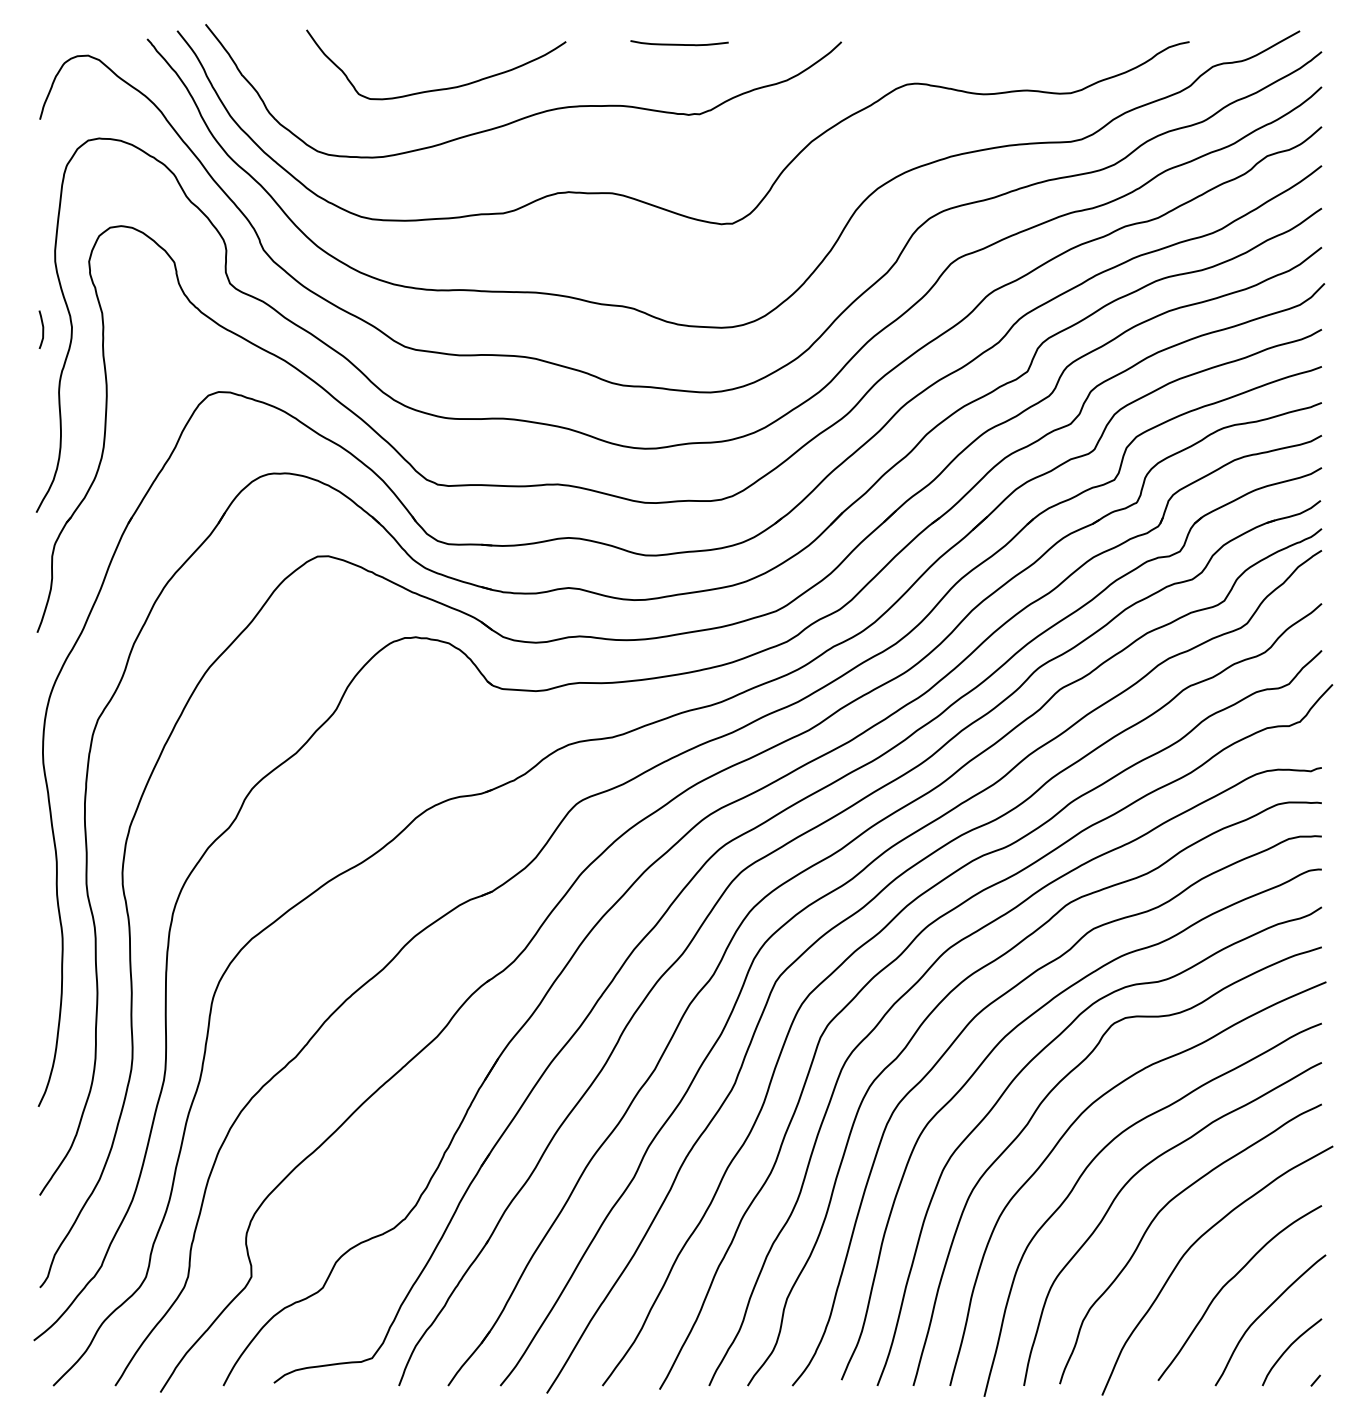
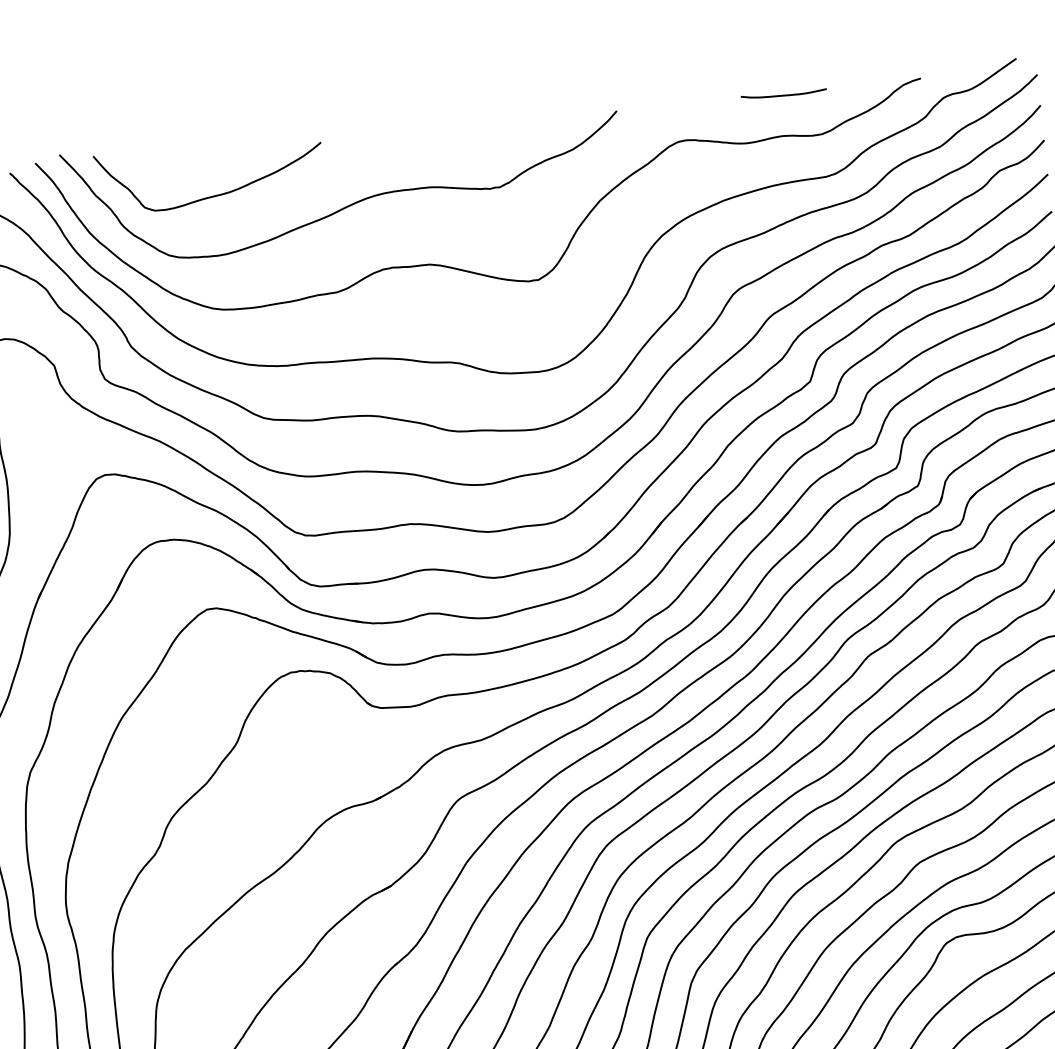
curve: (679, 44) -> (783, 95), moved
curve: (440, 88) -> (215, 194), moved

